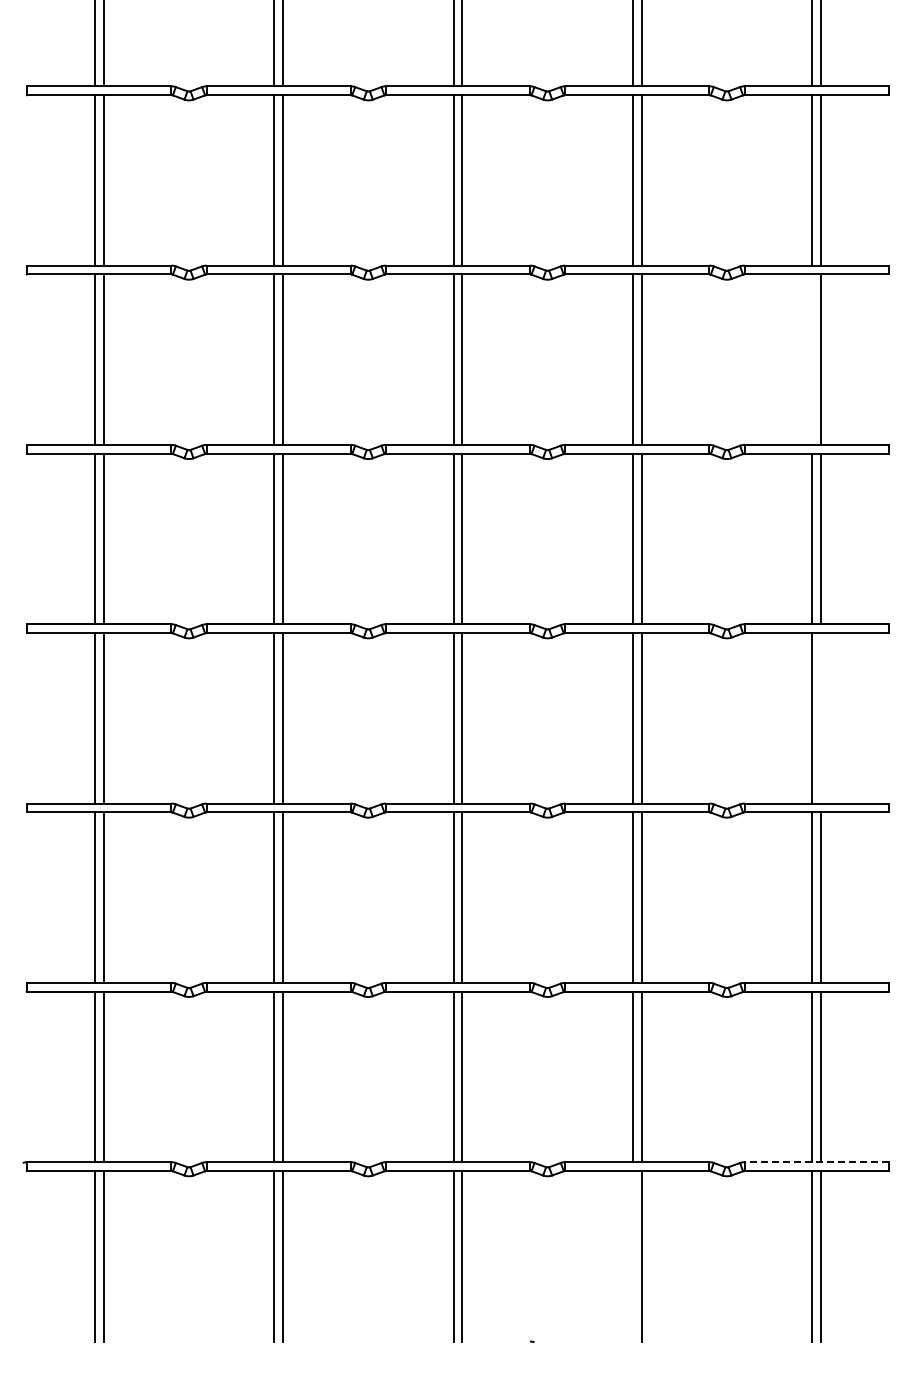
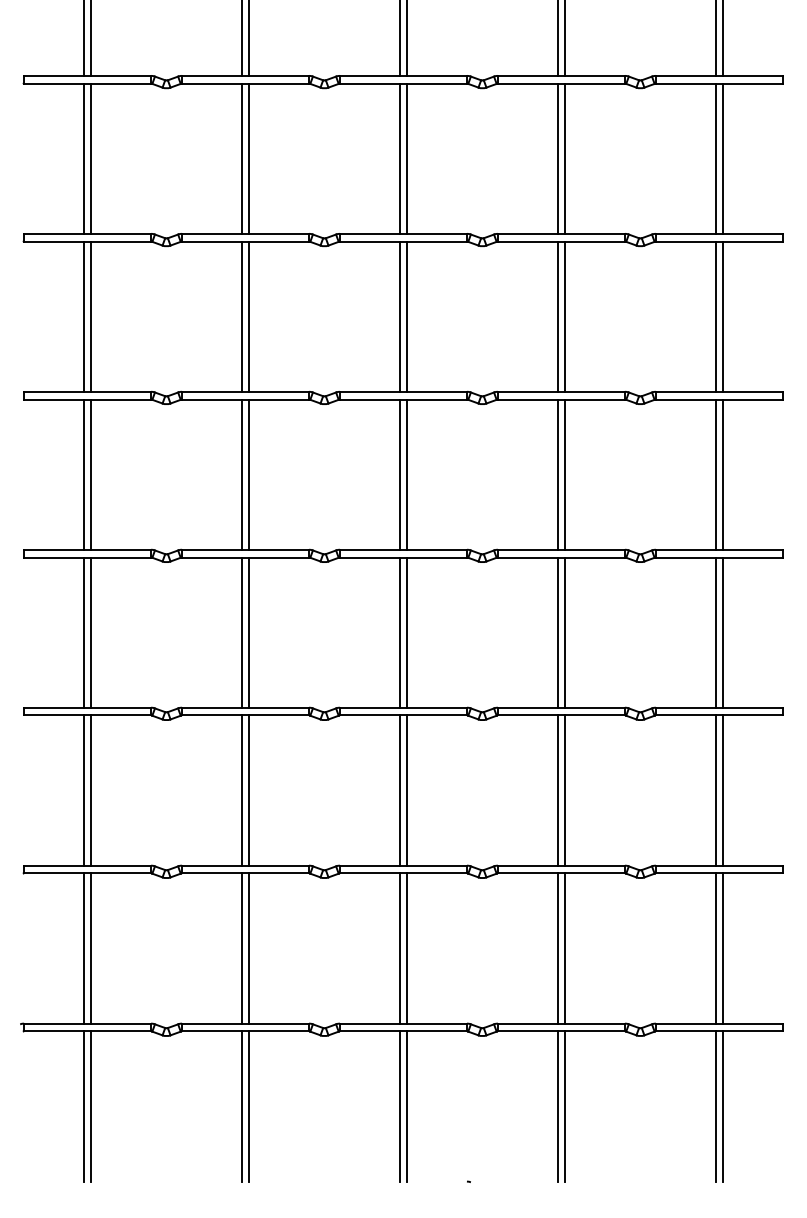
line: (812, 359) -> (715, 316), added
line: (821, 718) -> (723, 632), added
line: (816, 1162) -> (719, 1023), dashed -> solid
line: (632, 1256) -> (557, 1106), added

